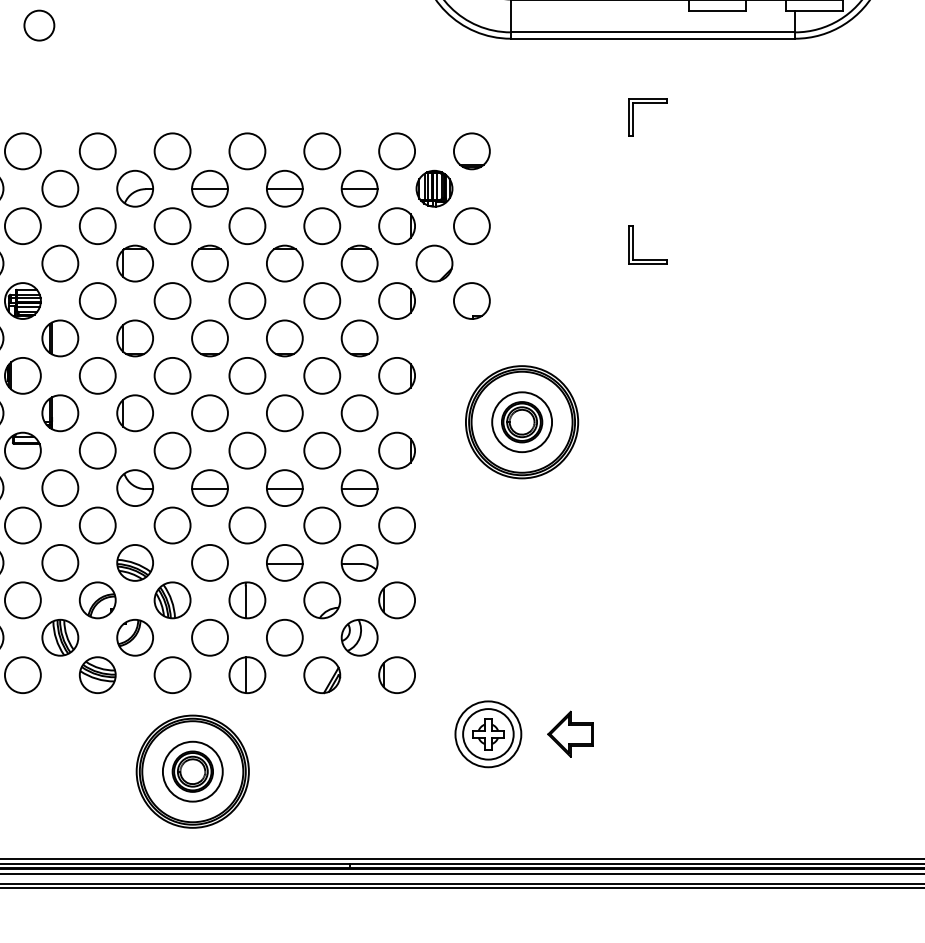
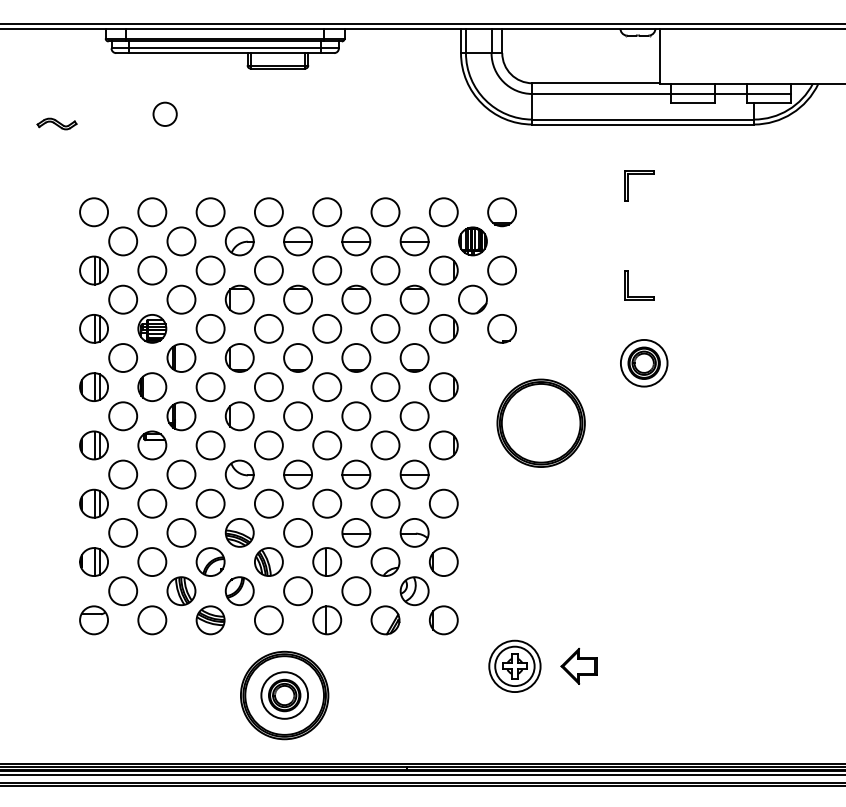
part: (522, 422) -> (644, 363), moved

